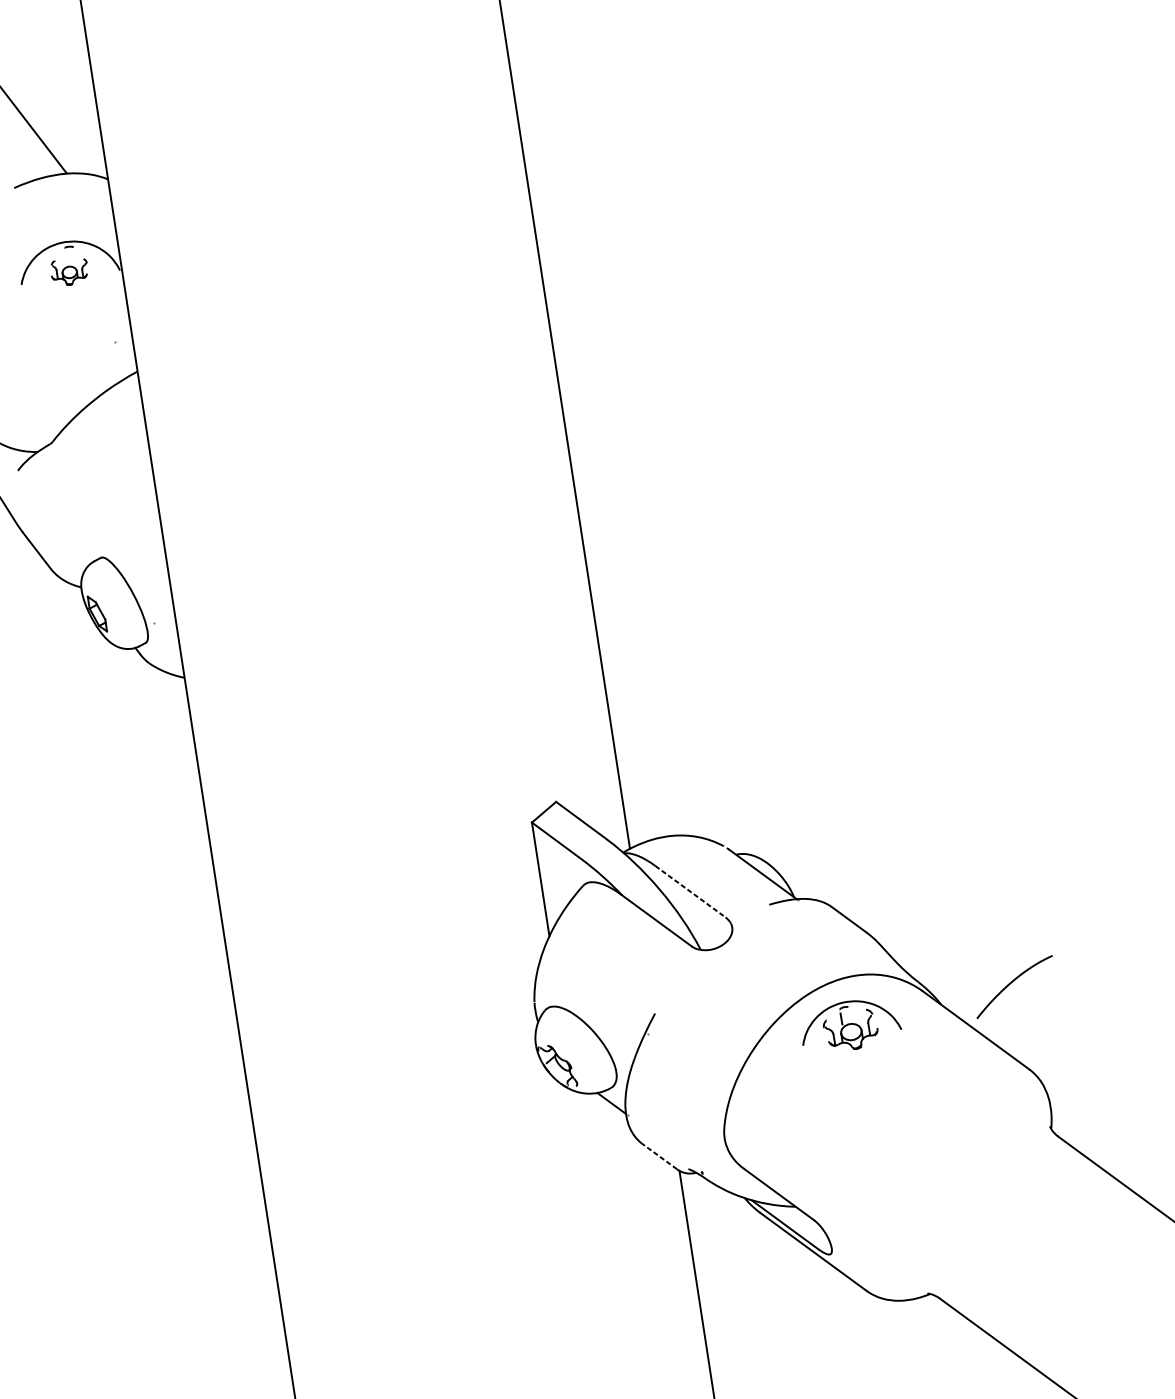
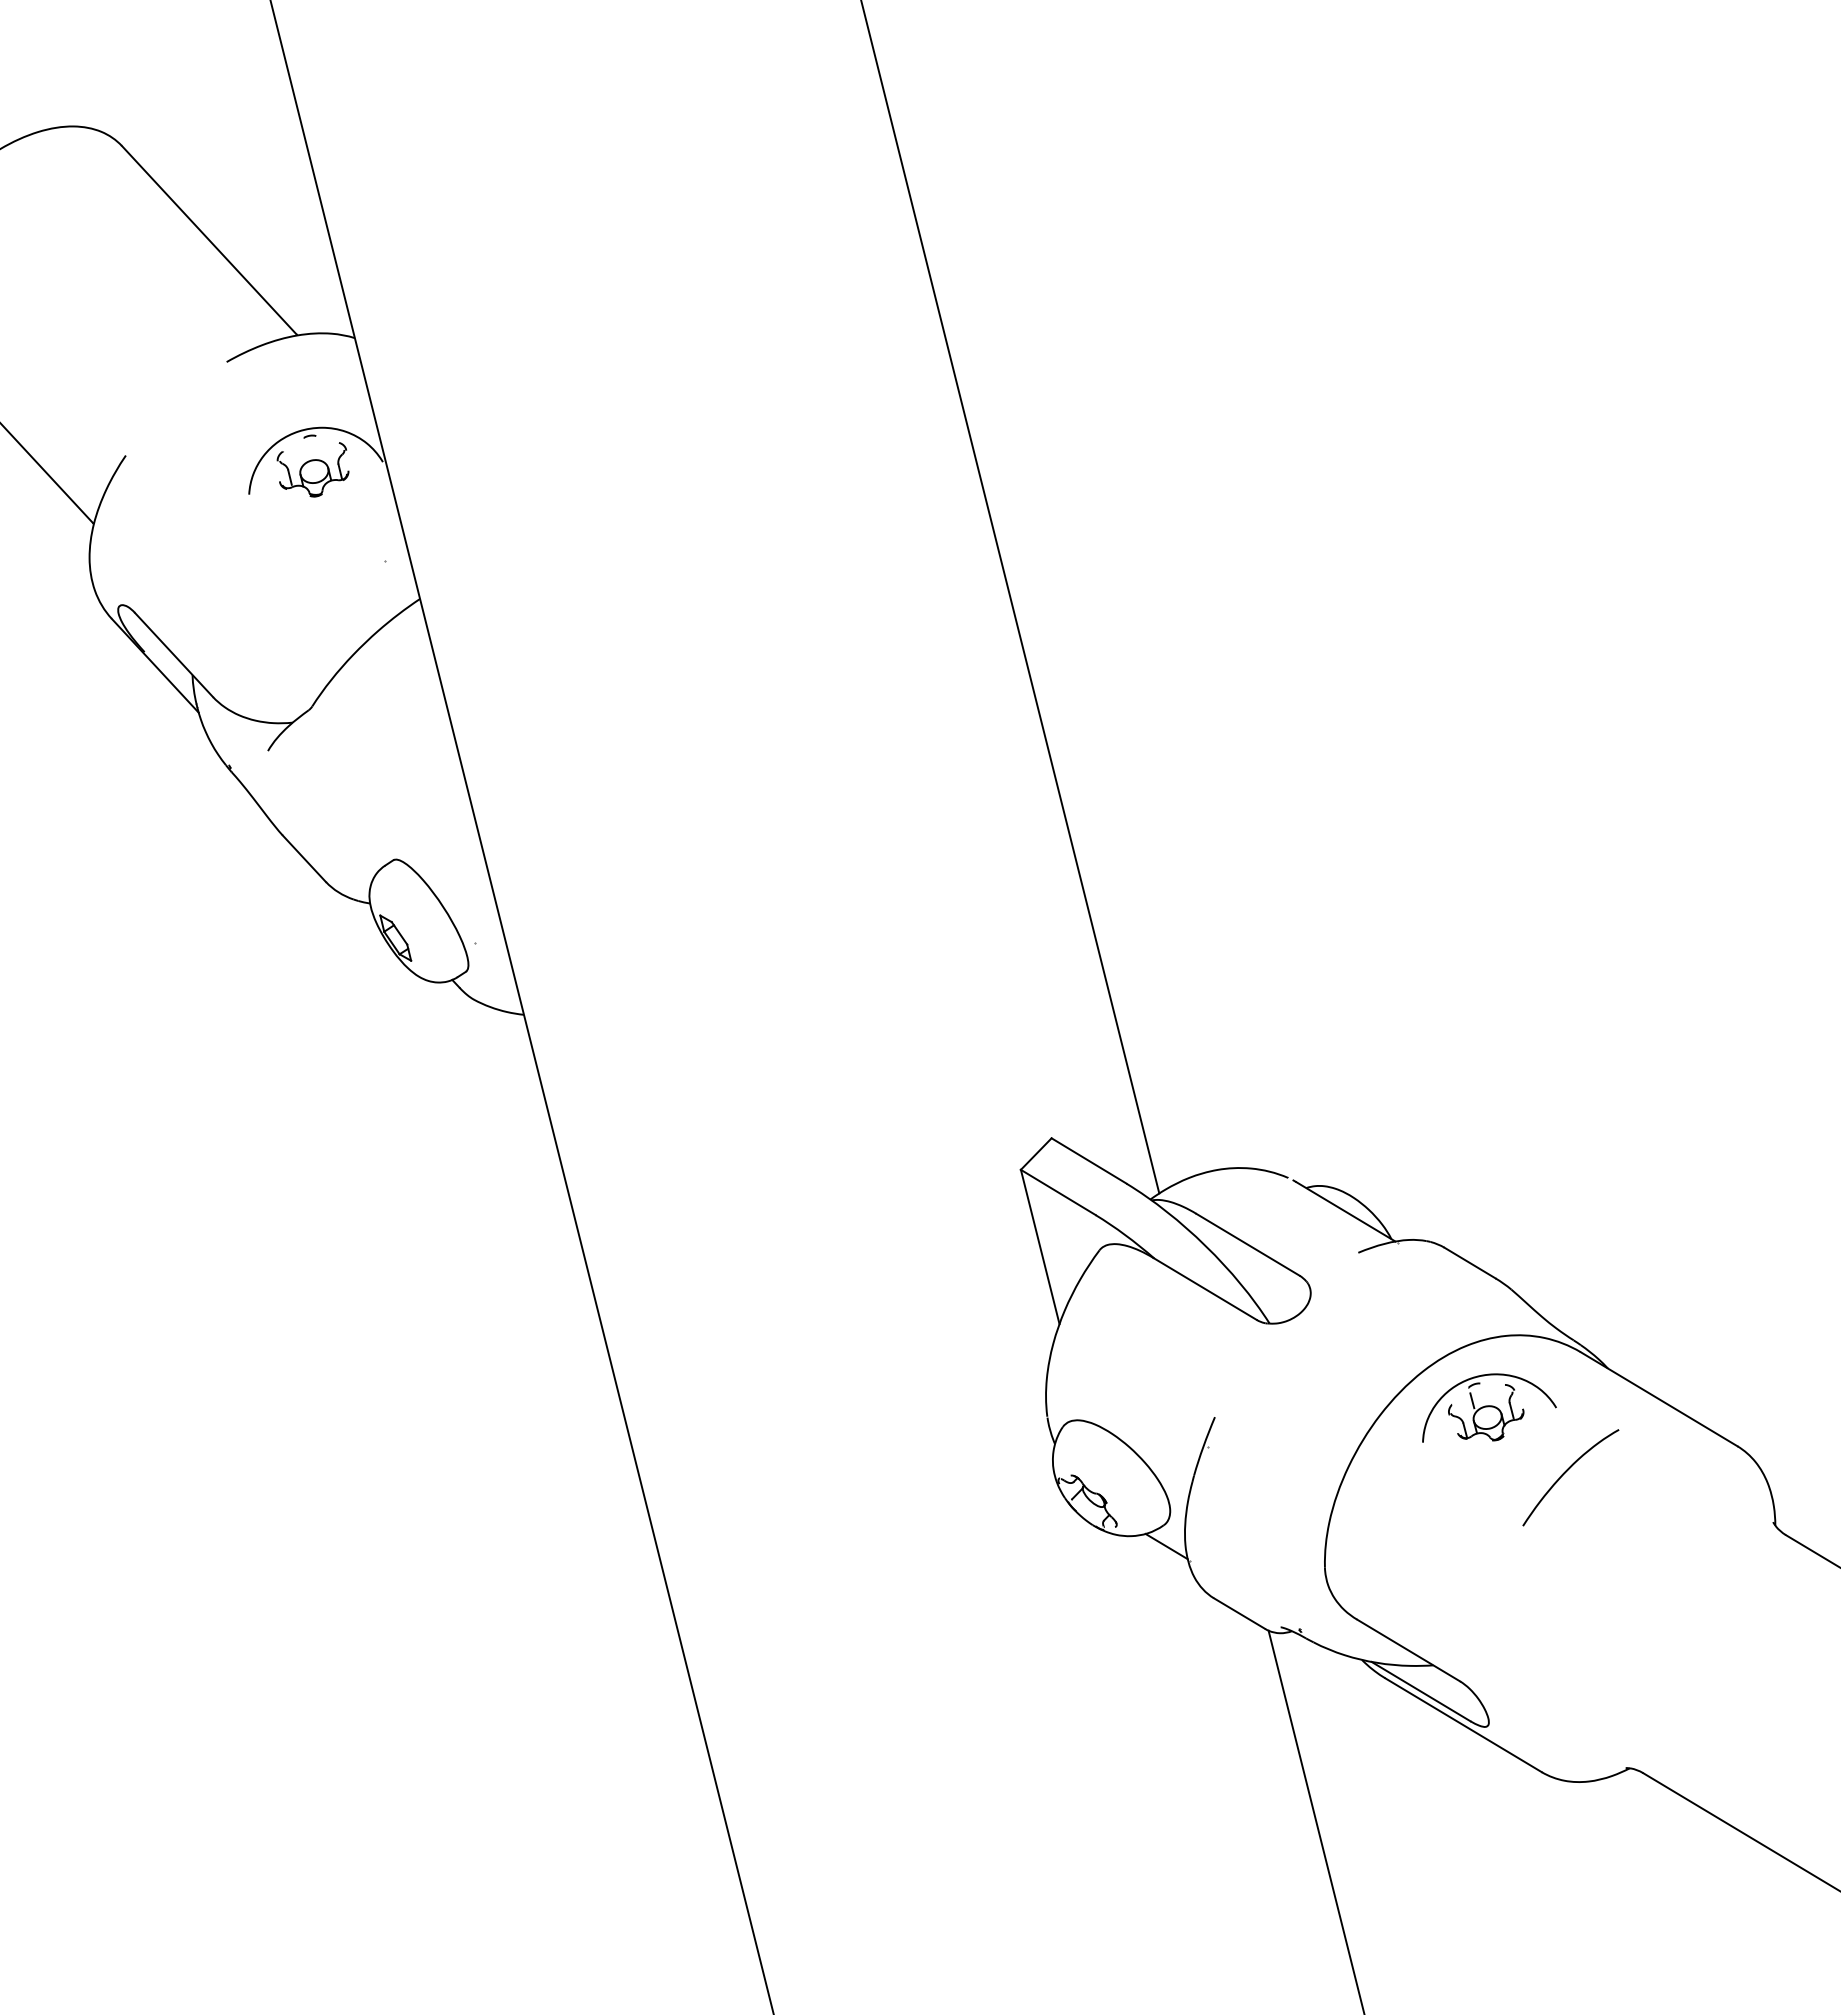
part: (68, 271) -> (312, 469), size x1.43
line: (690, 892) -> (1248, 1245), dashed -> solid
curve: (1011, 983) -> (1566, 1472), moved
line: (659, 1156) -> (1239, 1613), dashed -> solid

